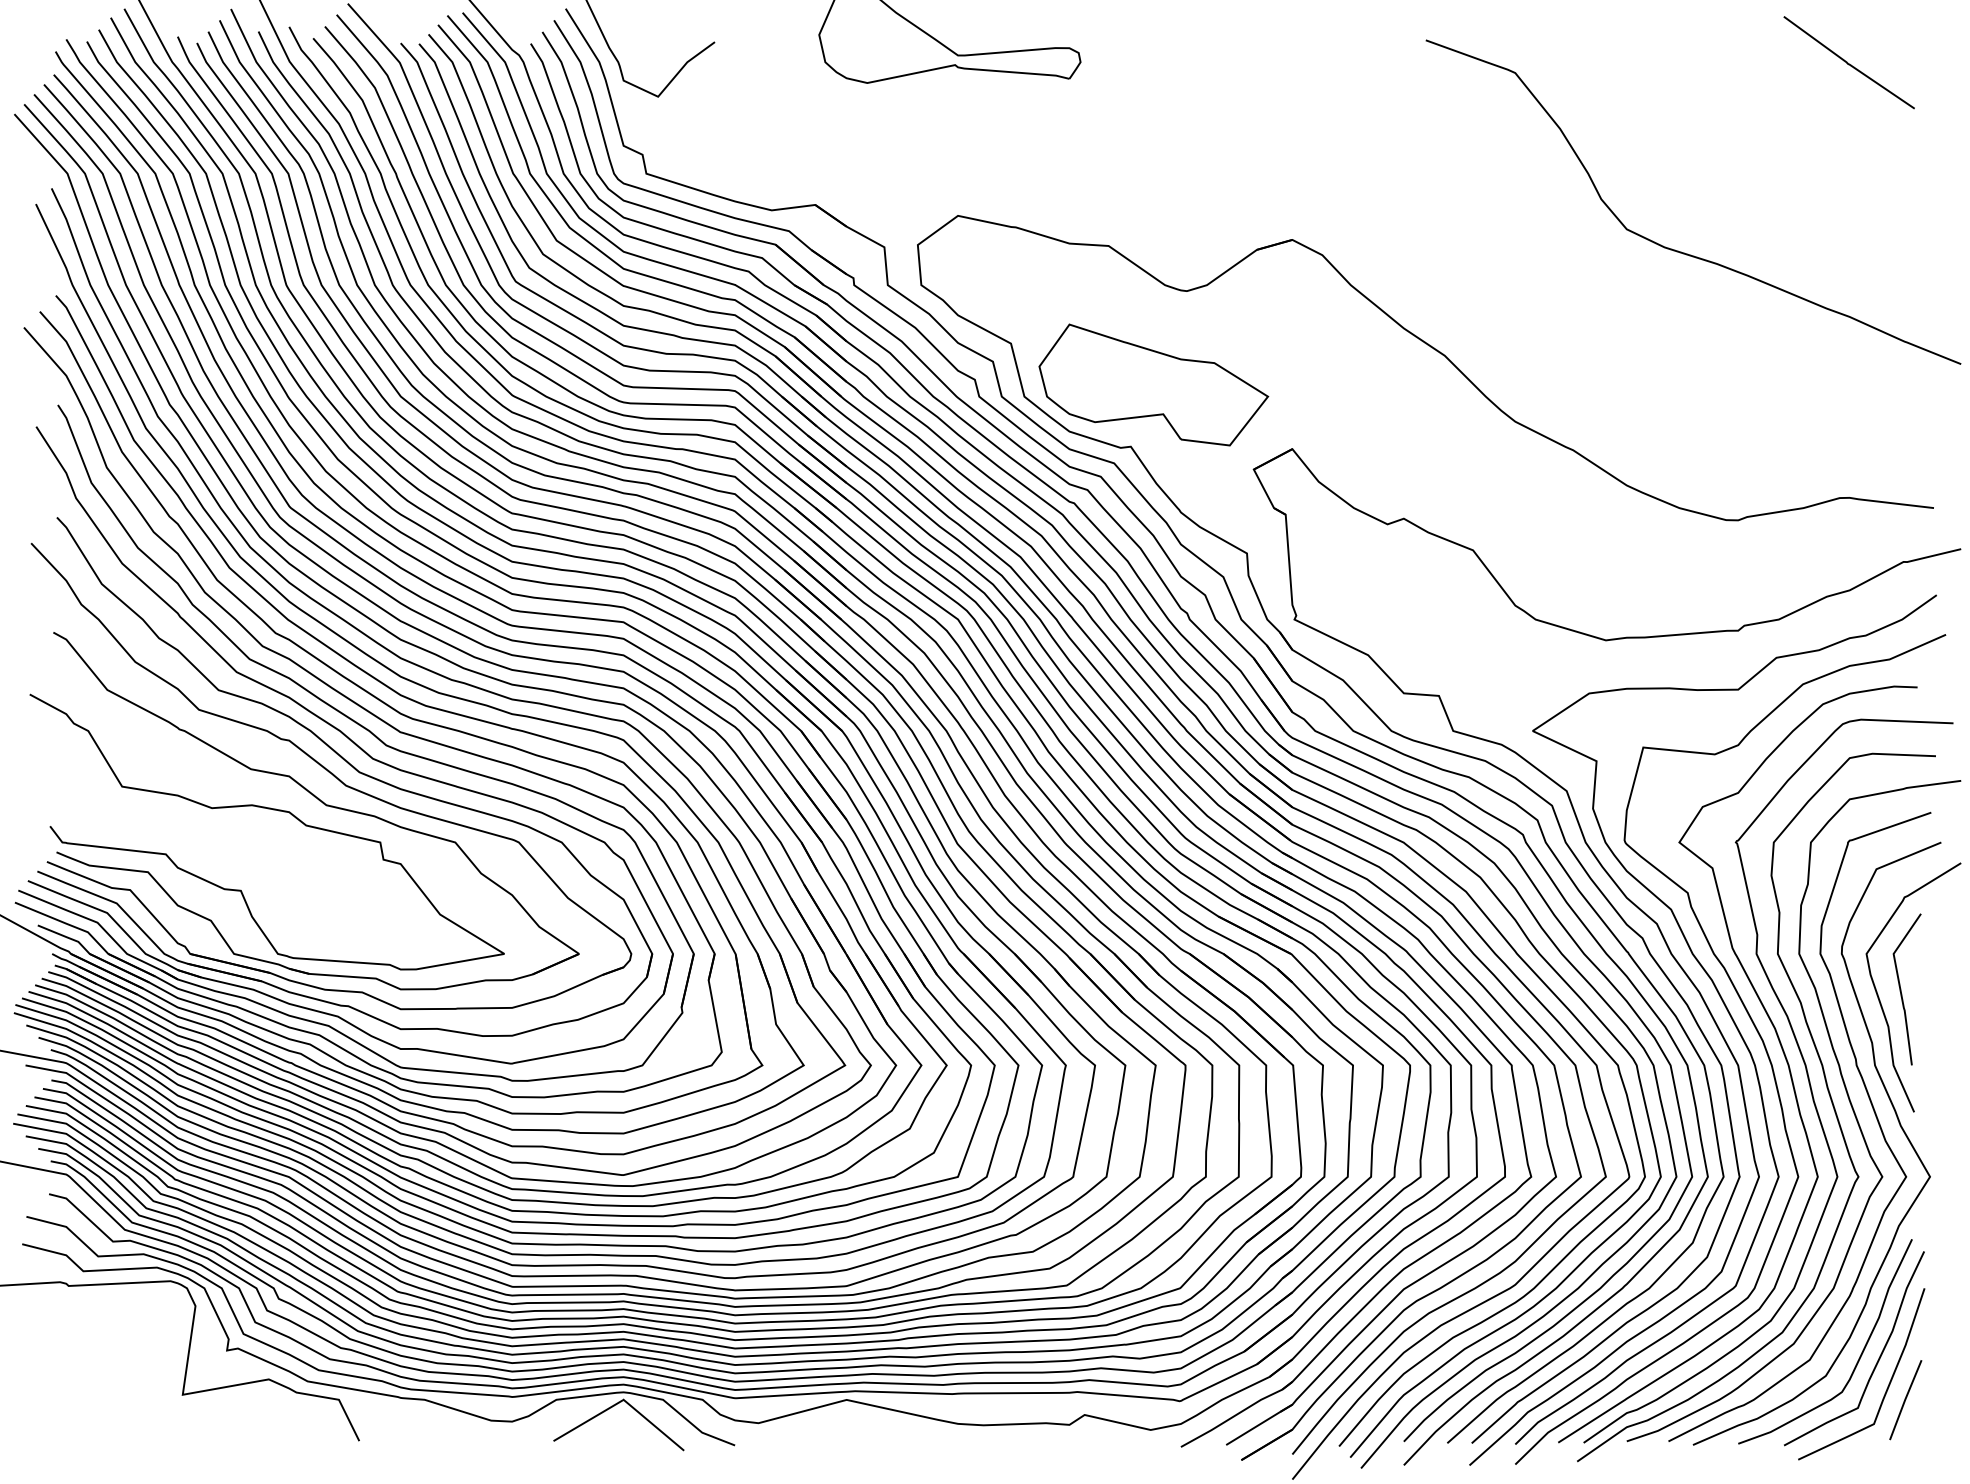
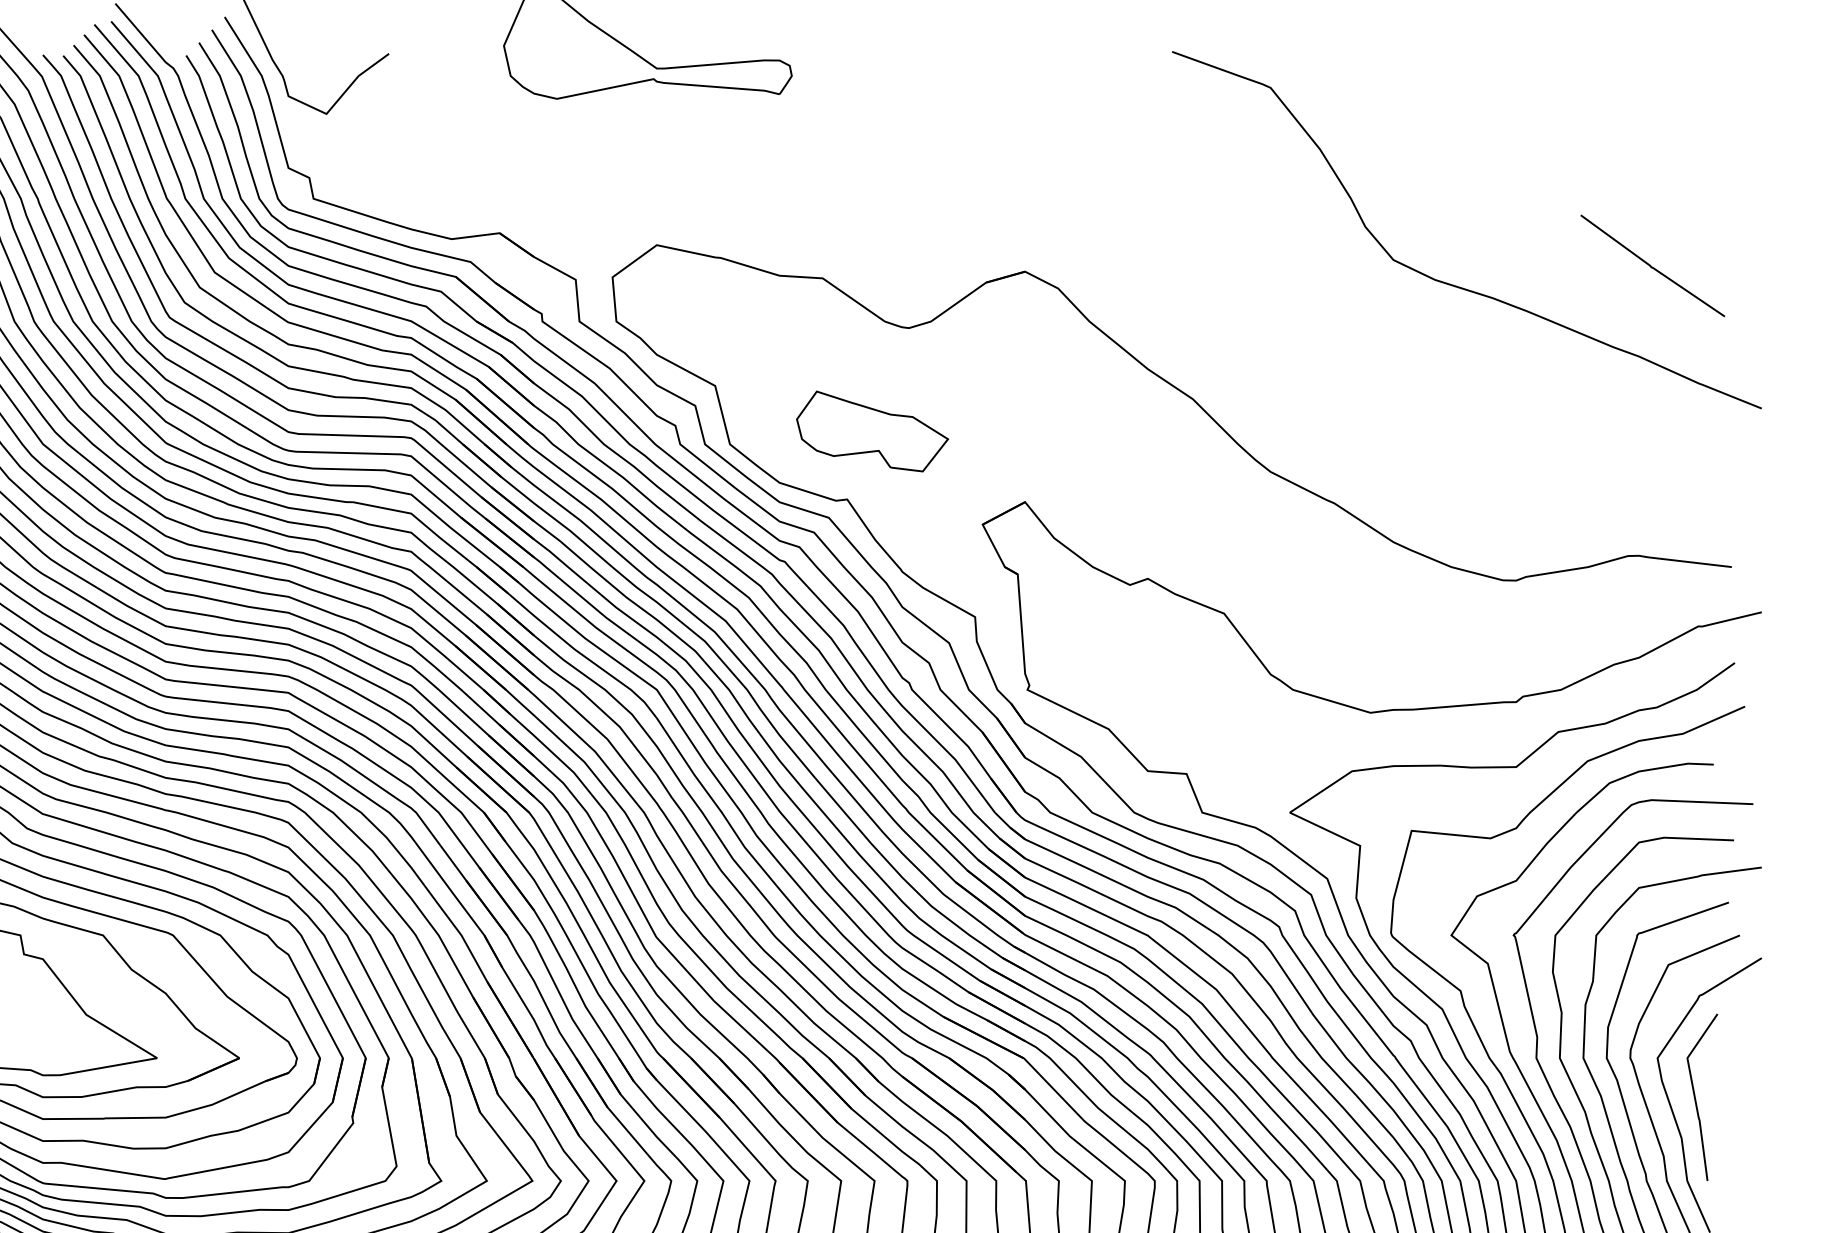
curve: (1848, 62) -> (1652, 265), moved
part: (1153, 384) -> (872, 430), size x0.6

